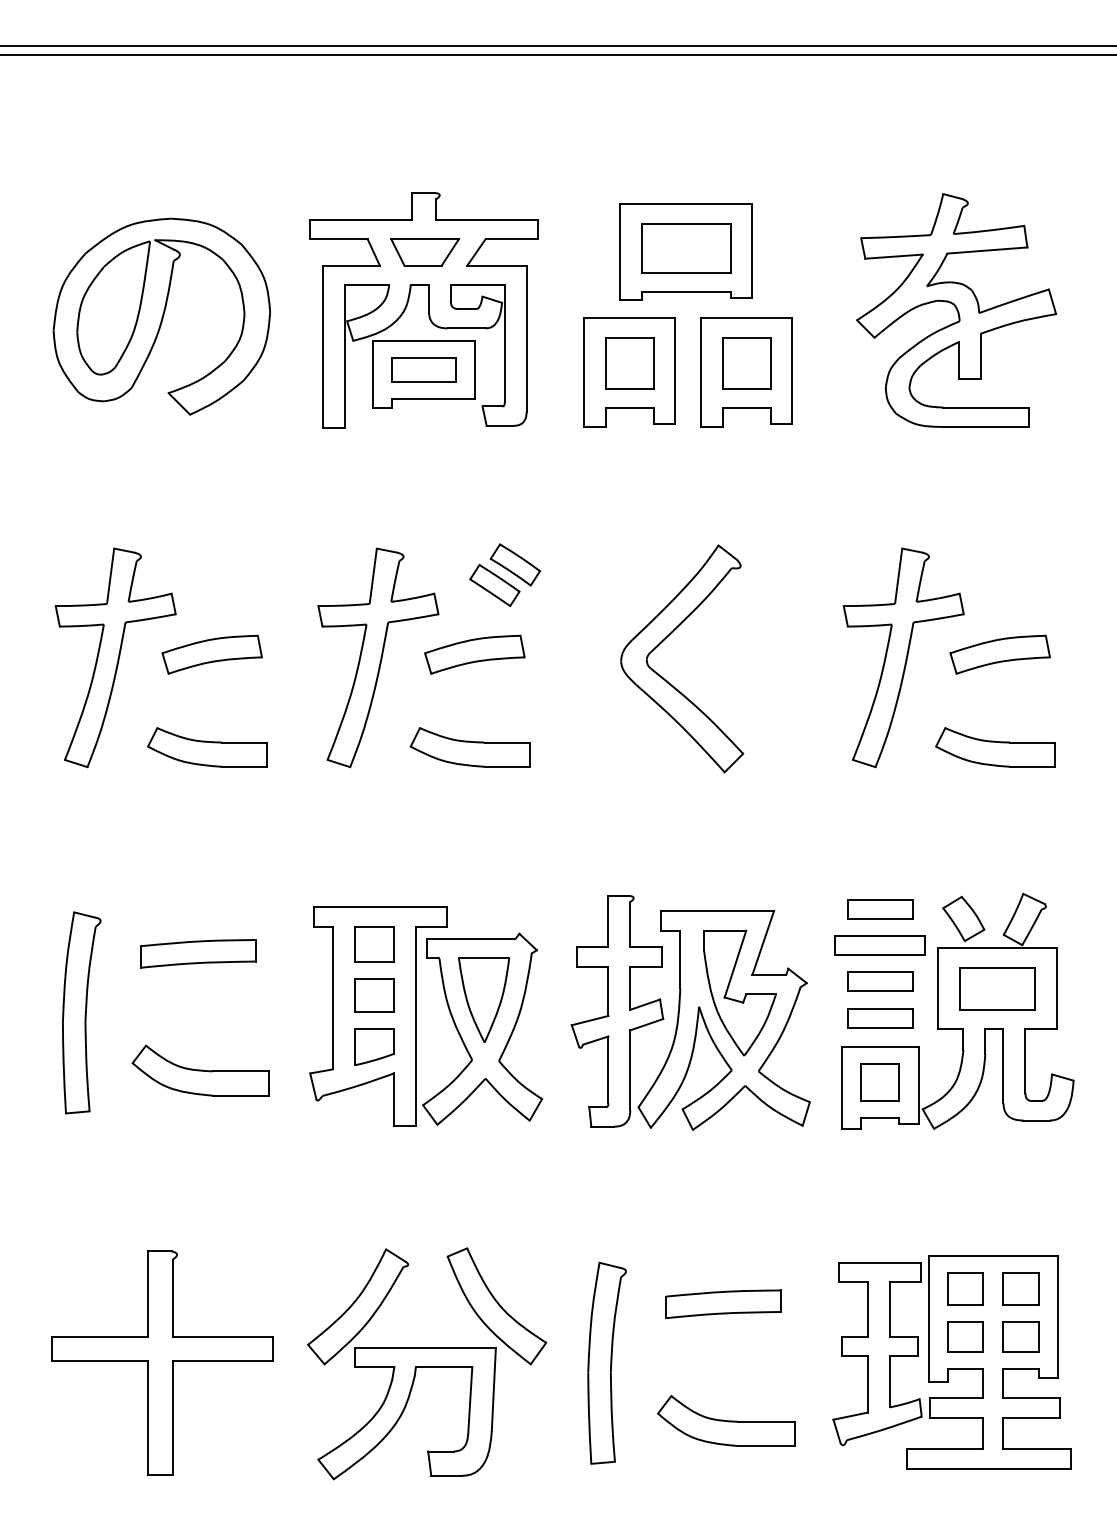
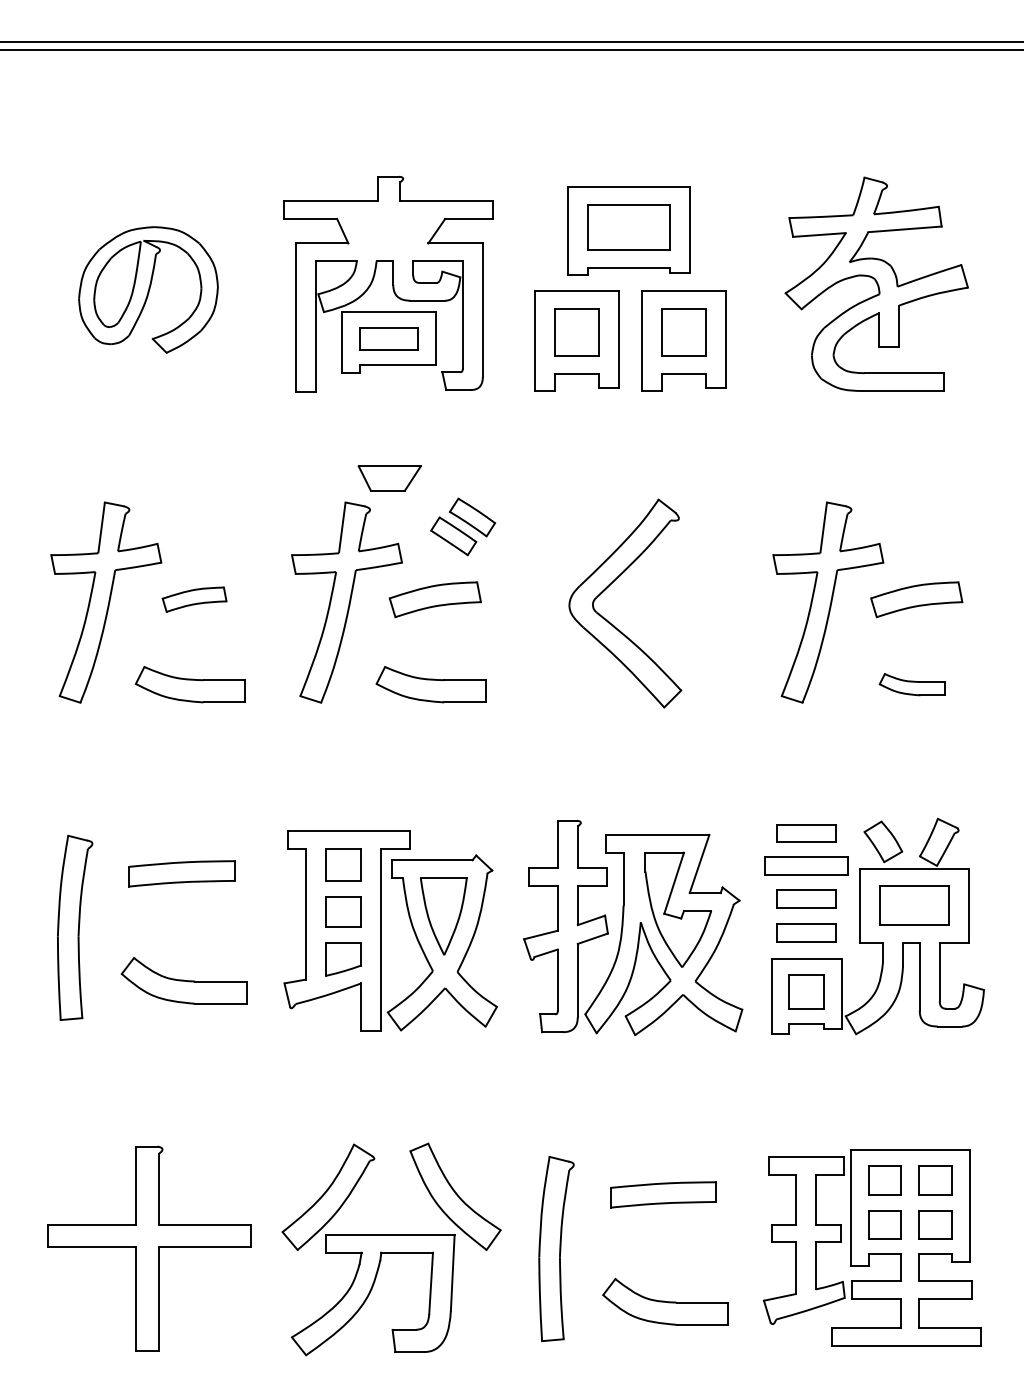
part: (424, 252) -> (389, 478), moved
part: (161, 316) -> (148, 289), size x0.7
part: (211, 654) -> (194, 599), size x0.7
part: (995, 747) -> (912, 684), size x0.6

